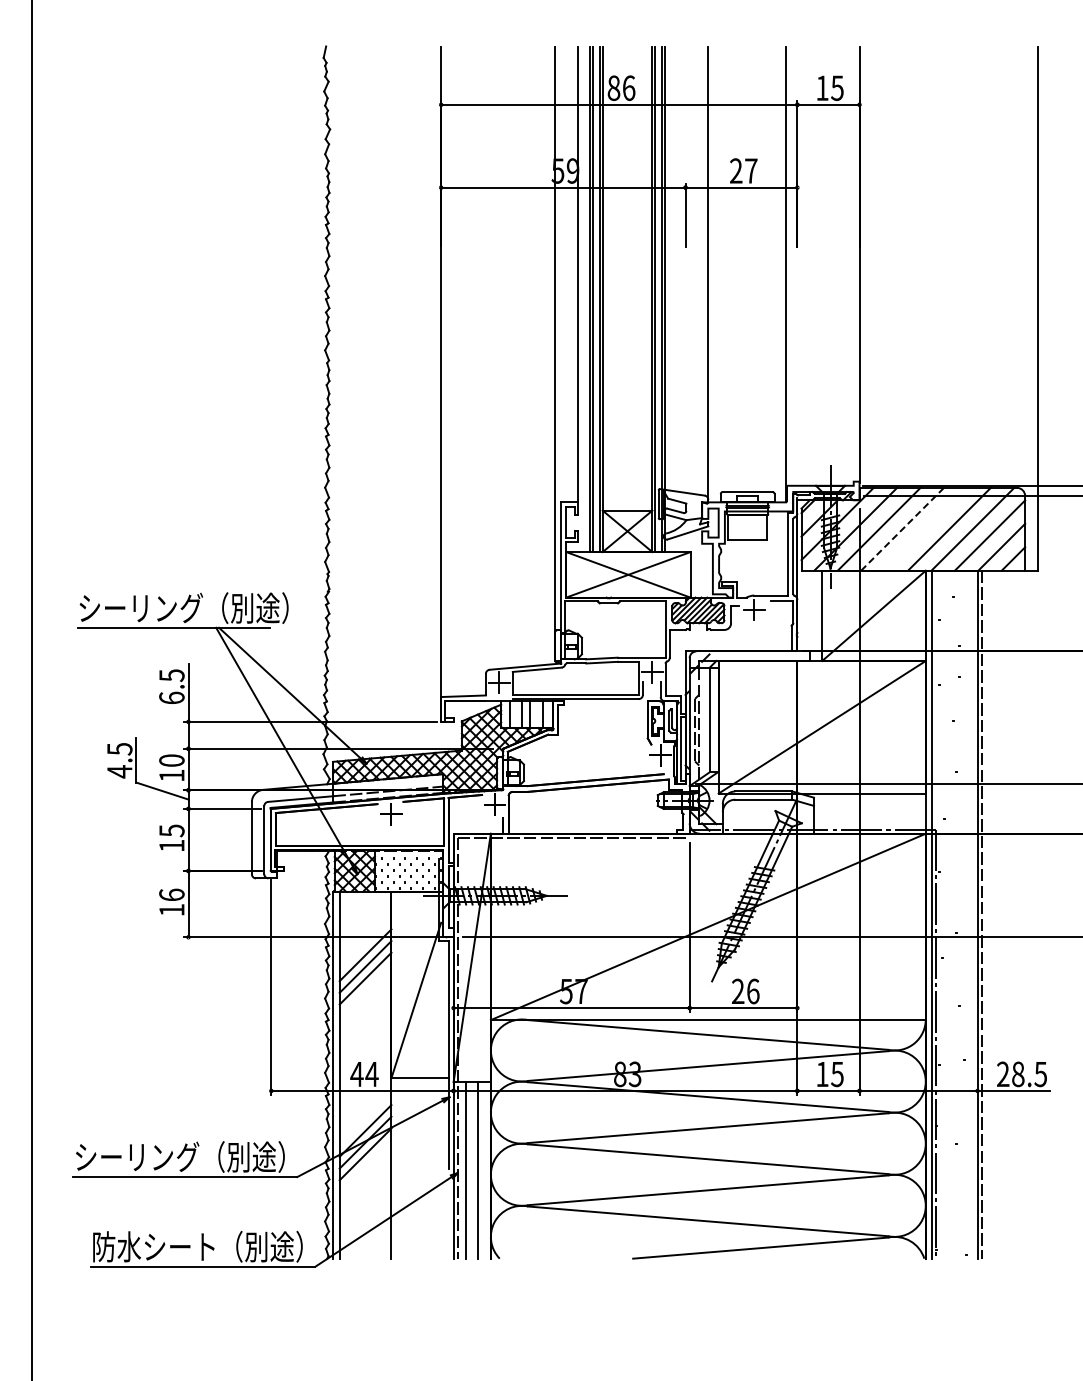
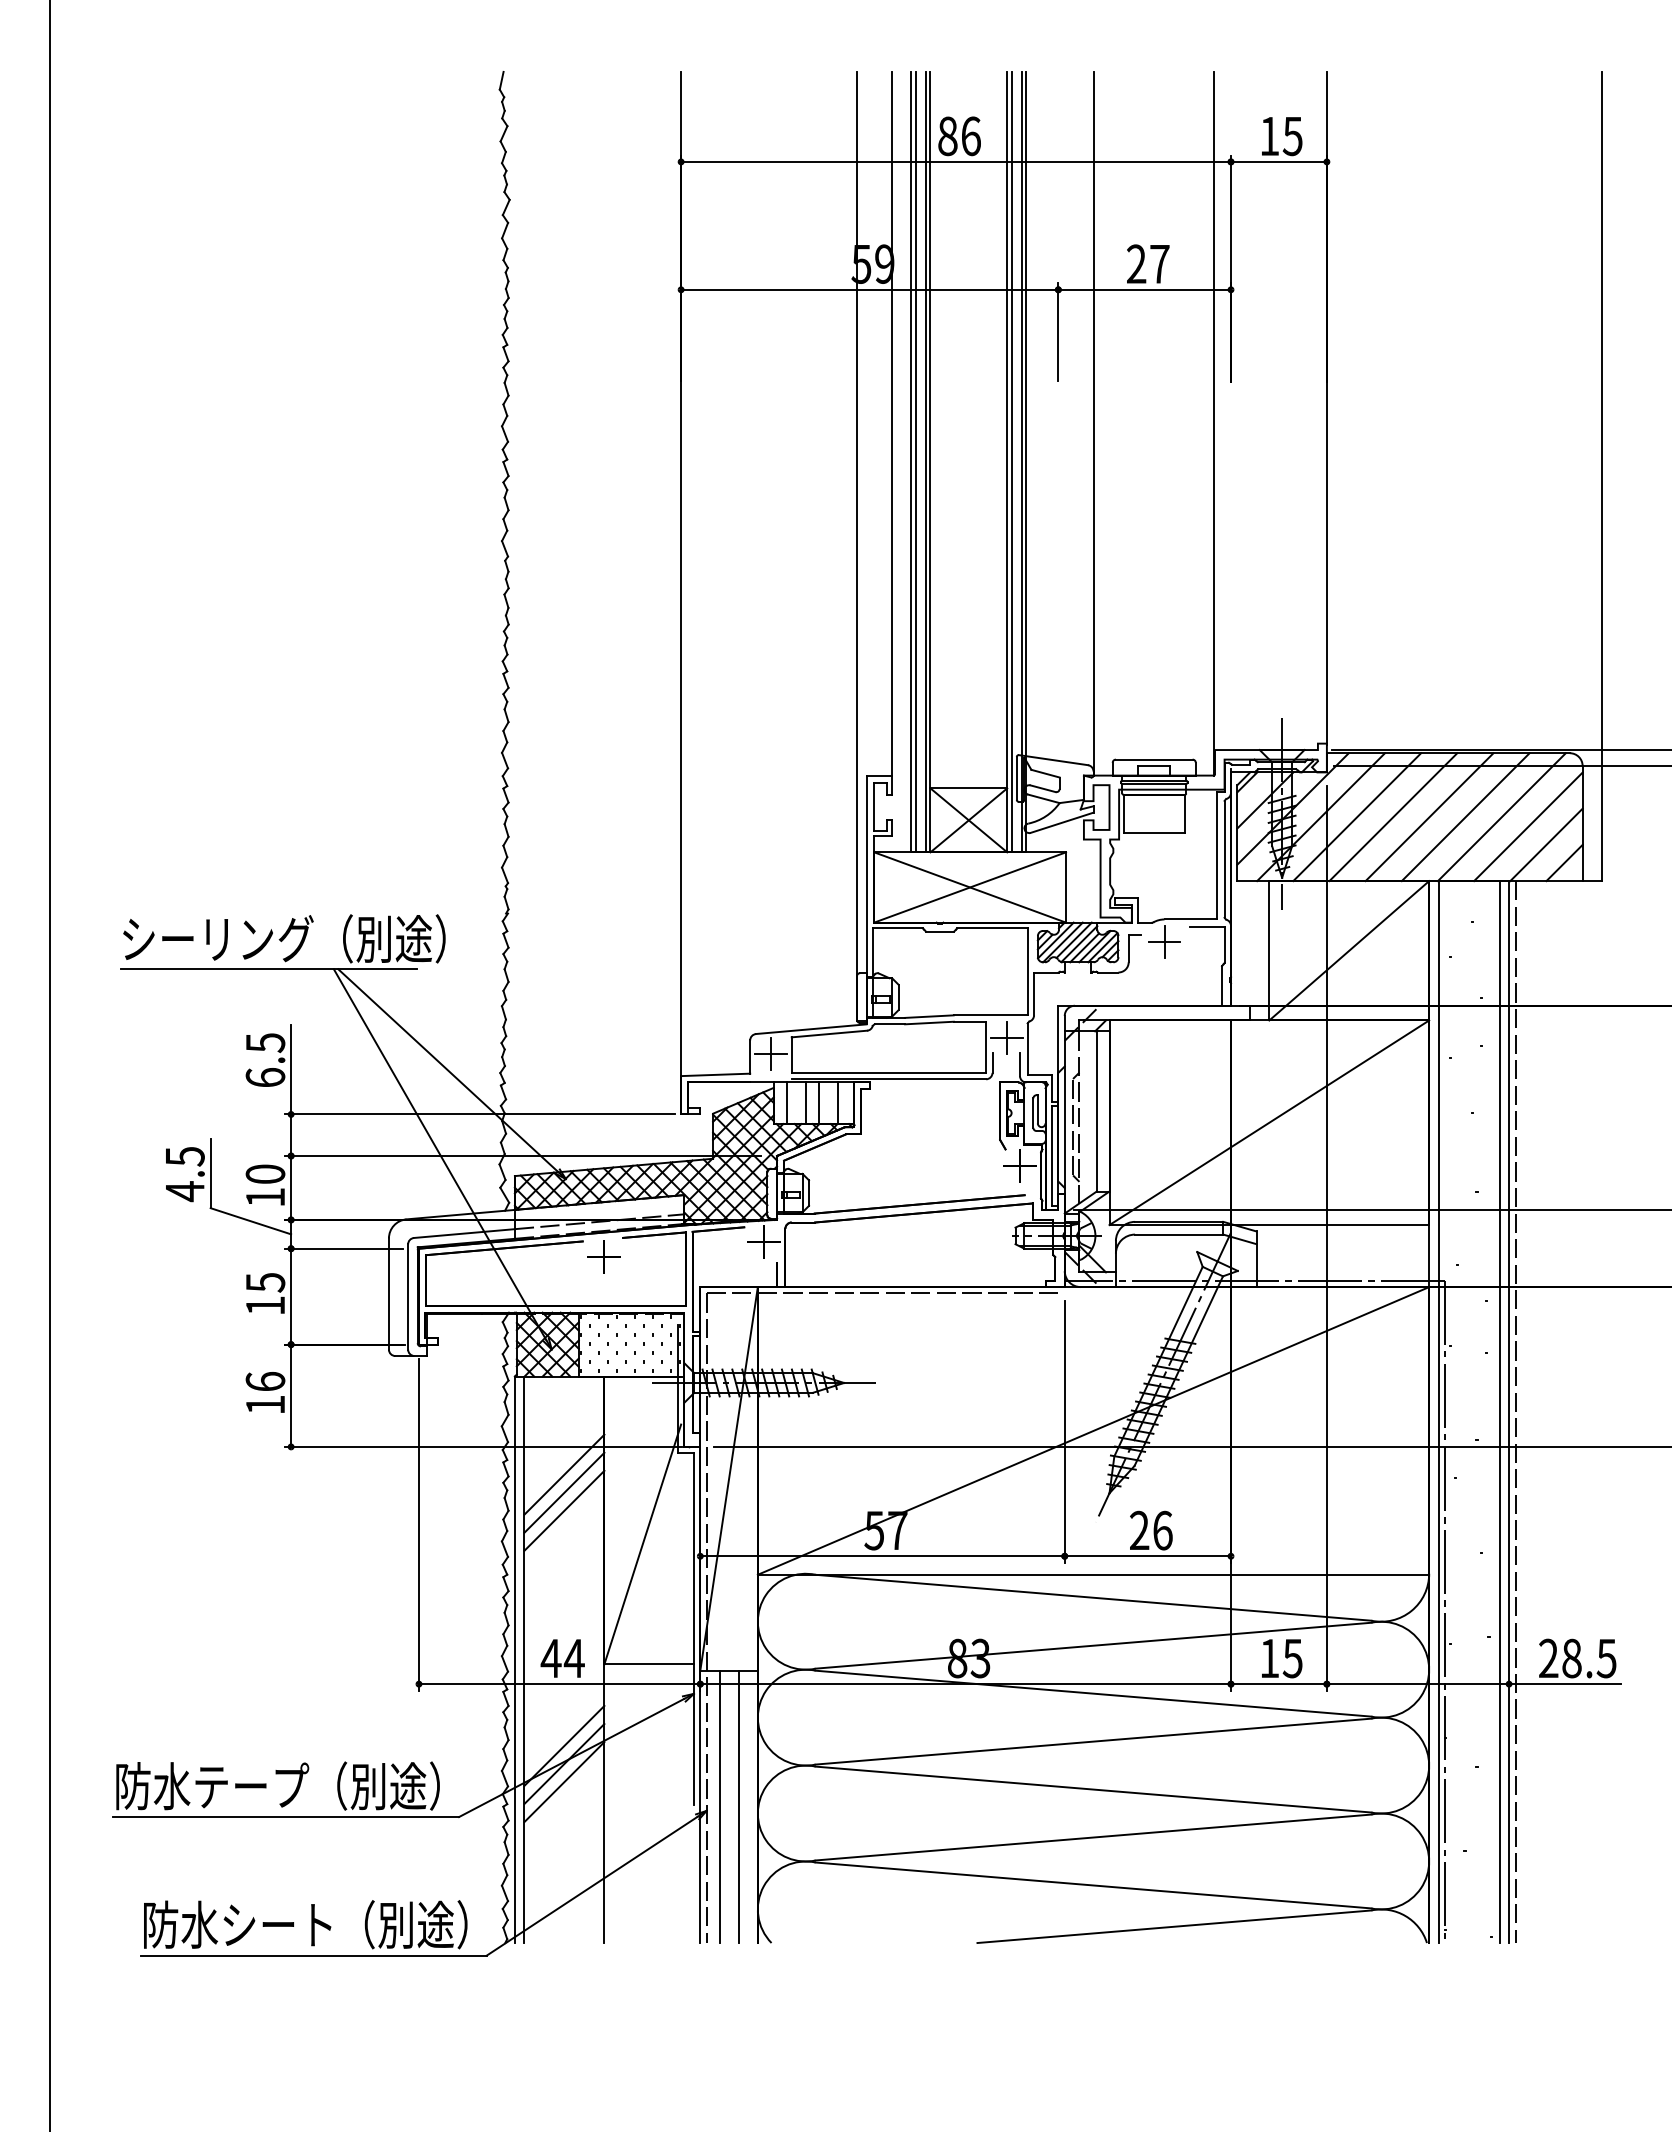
line: (925, 528) -> (1428, 815), added
line: (902, 529) -> (1393, 817), dashed -> solid
line: (971, 914) -> (1499, 1411), added
text: (137, 1156) -> (212, 1785), シーリング（別途） -> 防水テープ（別途）

